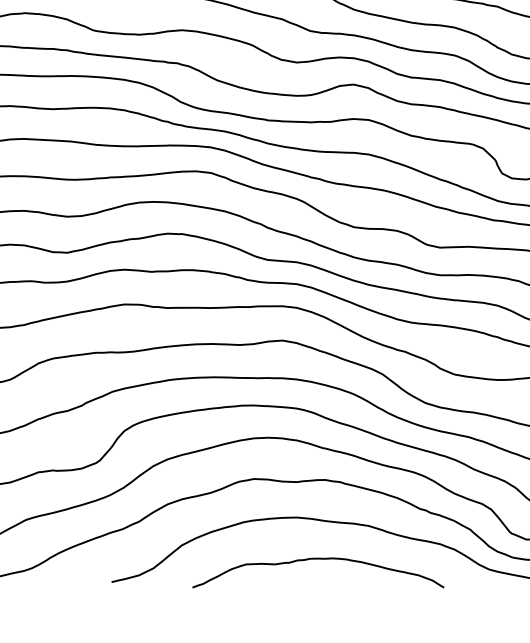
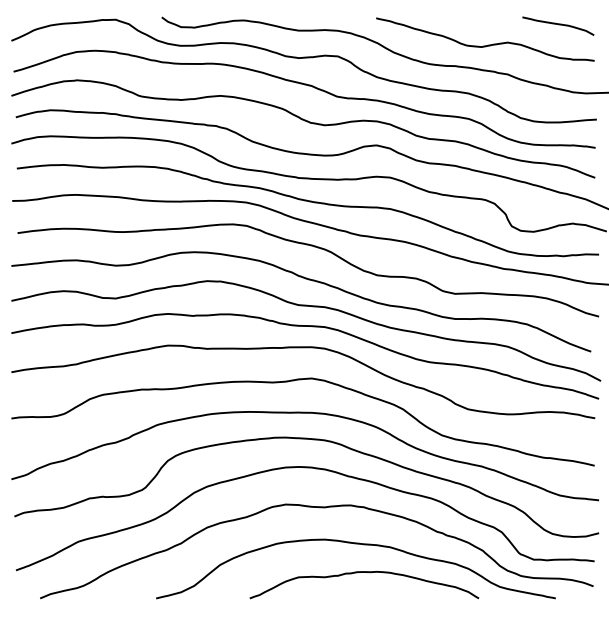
curve: (318, 559) -> (364, 572), moved

